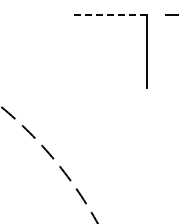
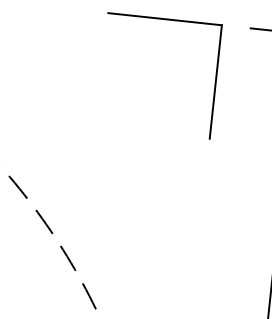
line: (110, 15) -> (164, 19), dashed -> solid

